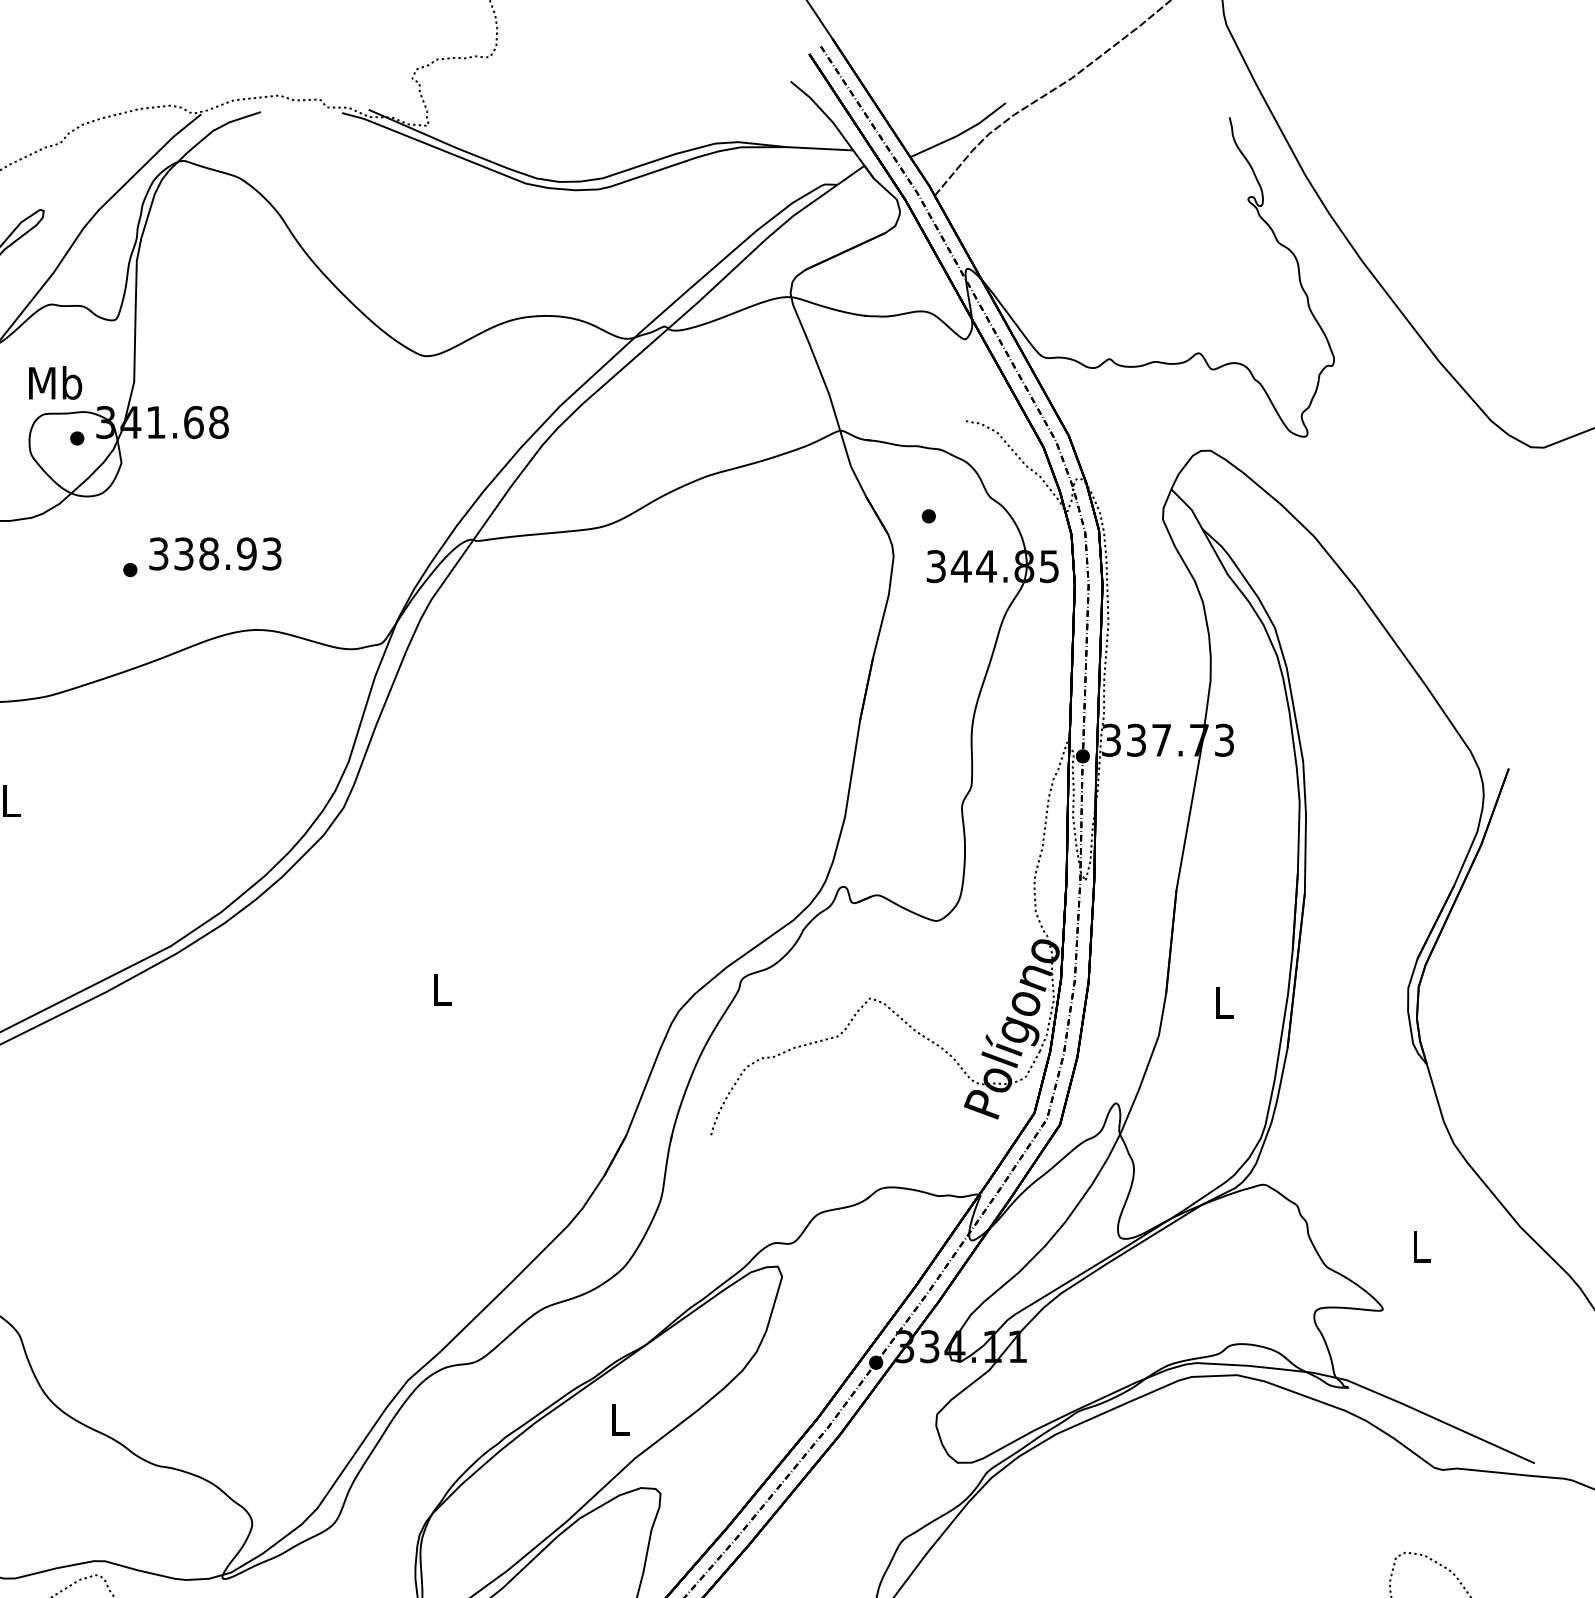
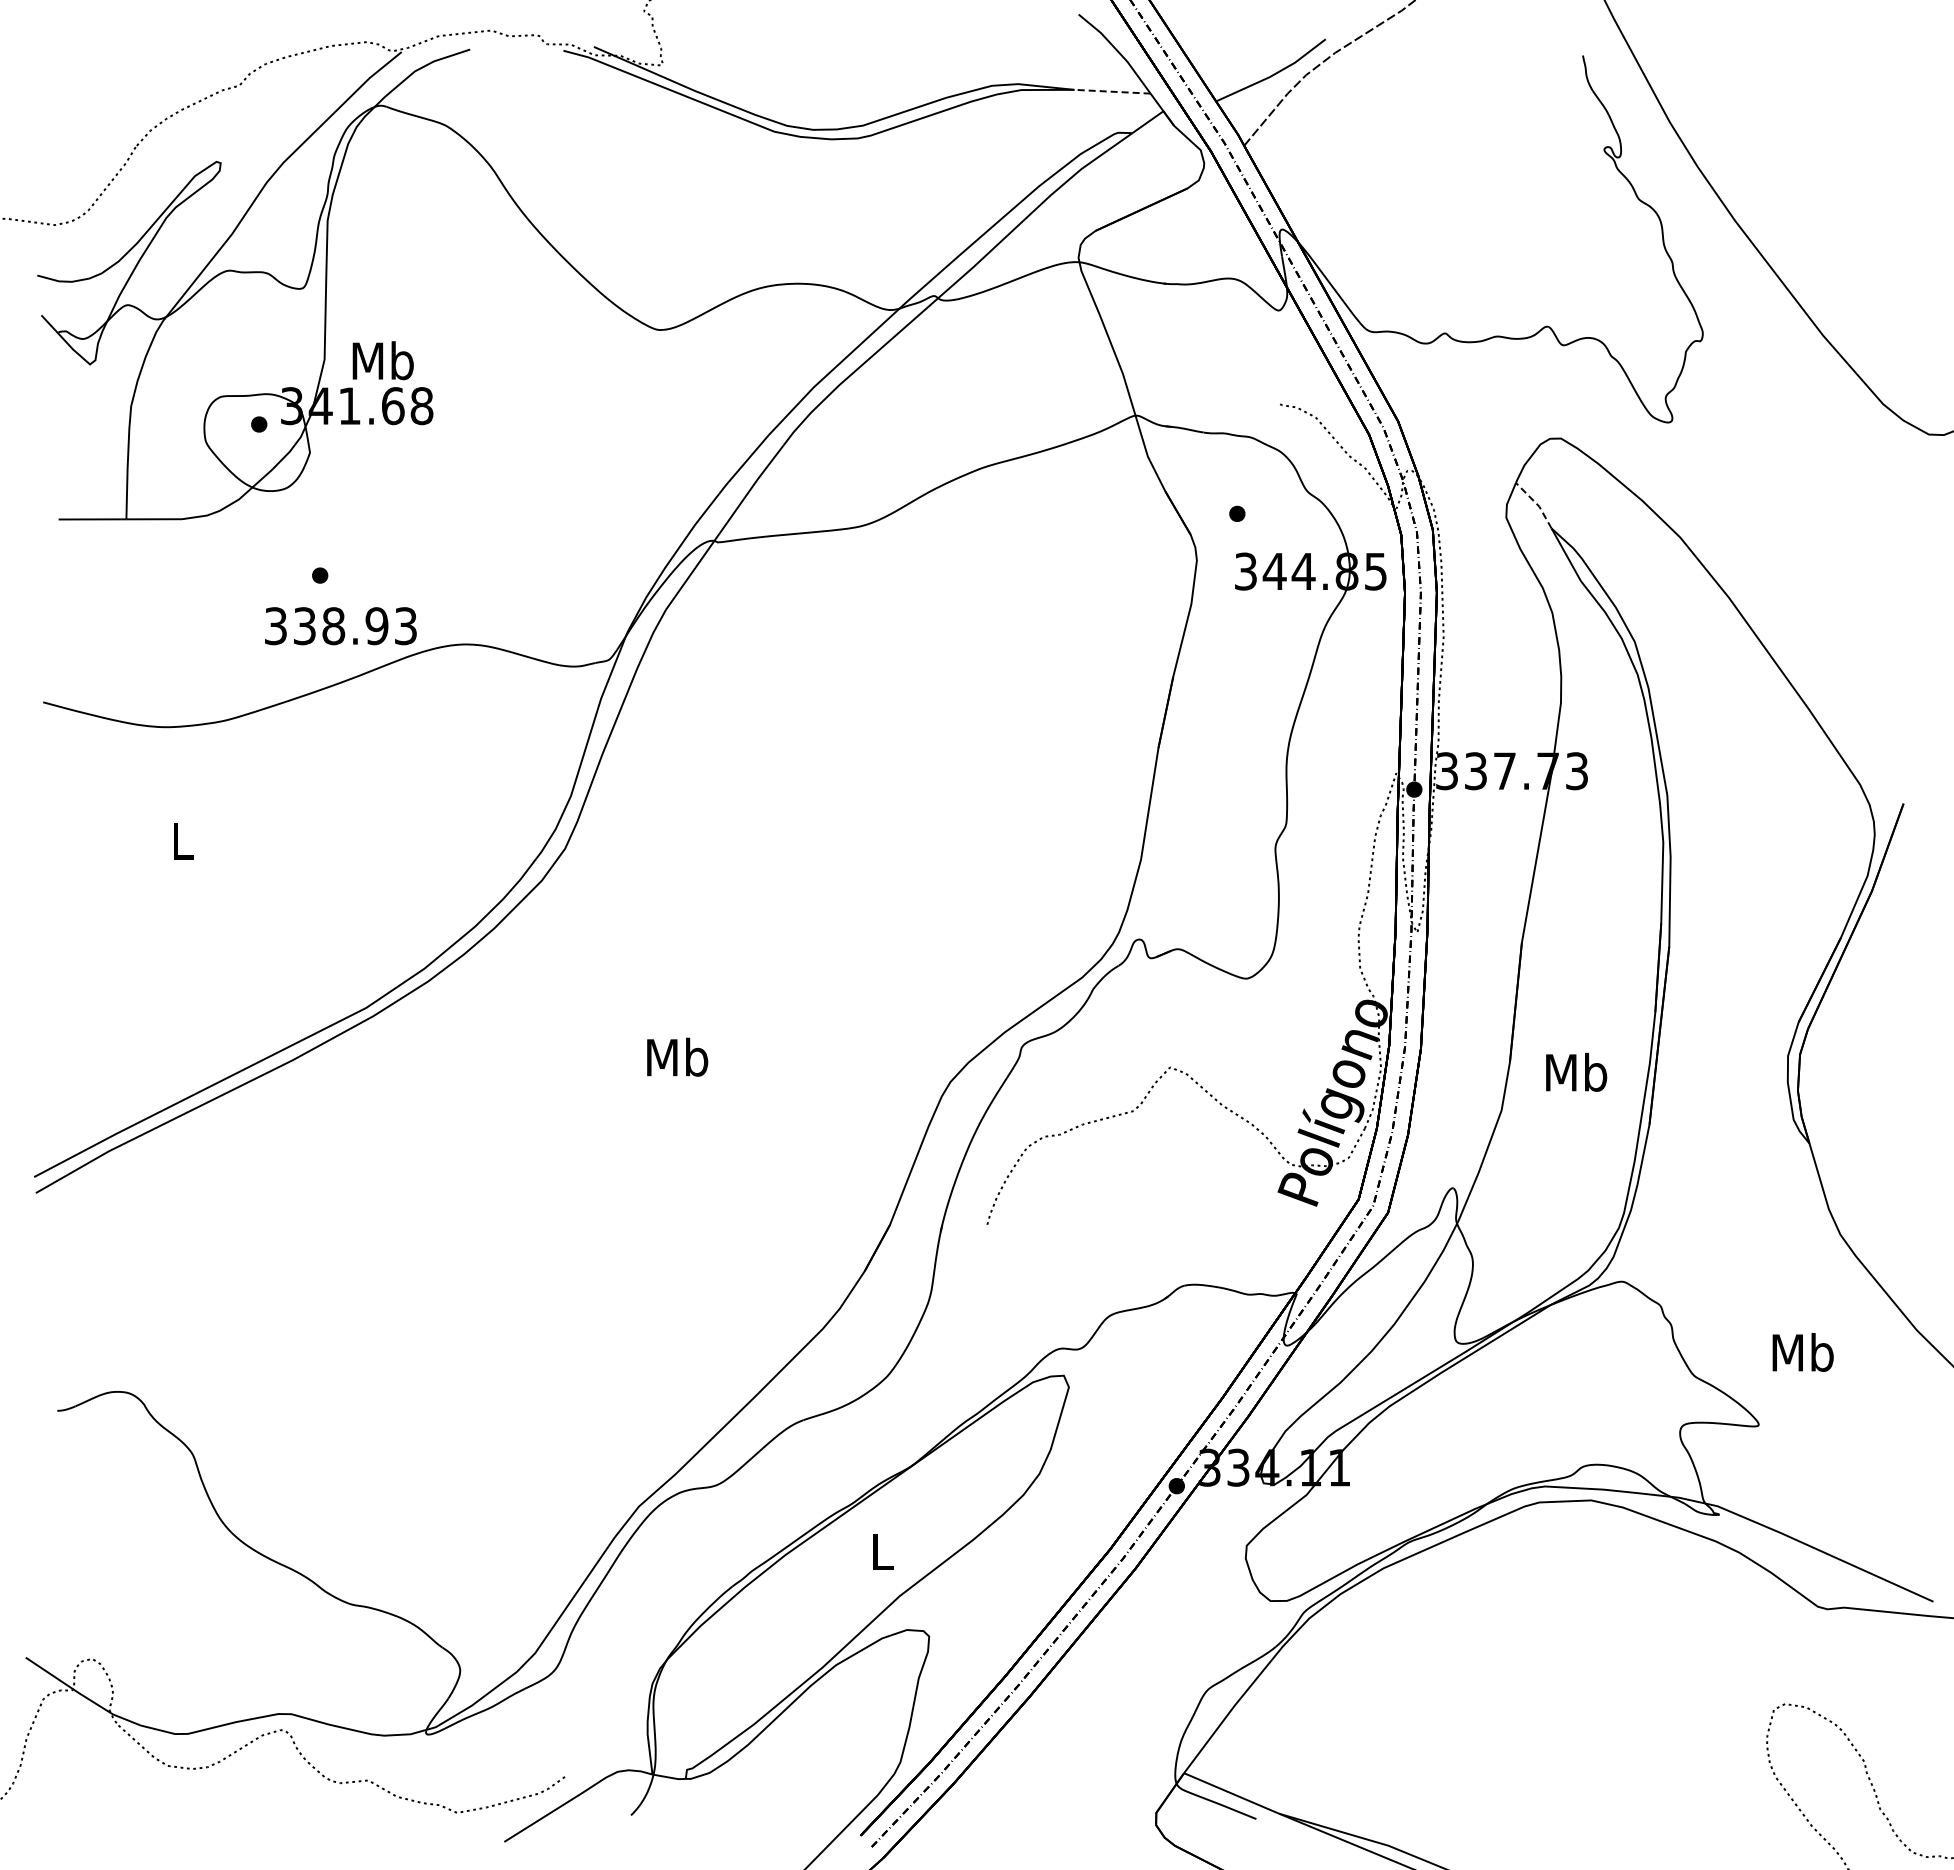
line: (820, 148) -> (1112, 91), solid -> dashed
text: (54, 382) -> (382, 360), moved
line: (1189, 507) -> (1536, 503), solid -> dashed
text: (215, 554) -> (340, 626), moved
text: (441, 988) -> (677, 1056), L -> Mb
text: (1224, 1001) -> (1576, 1071), L -> Mb
text: (1420, 1246) -> (1802, 1352), L -> Mb

